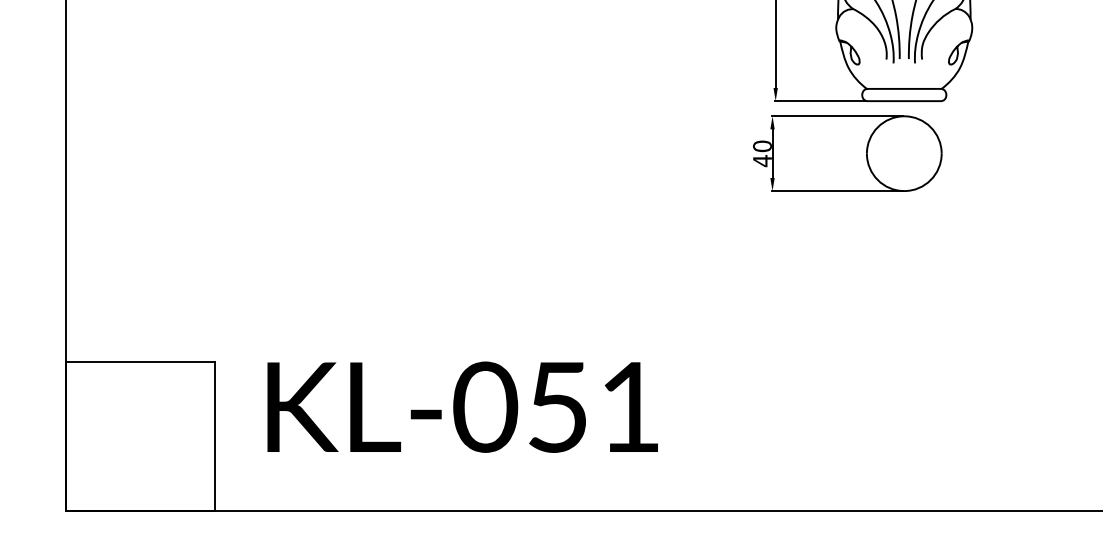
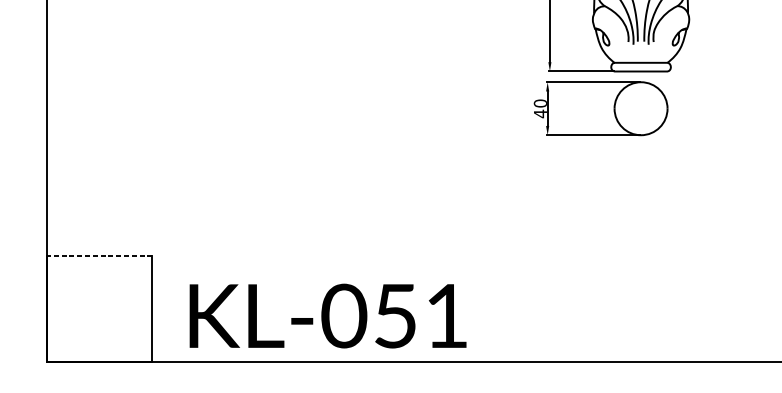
line: (140, 361) -> (99, 256), solid -> dashed
text: (462, 406) -> (327, 315), moved

